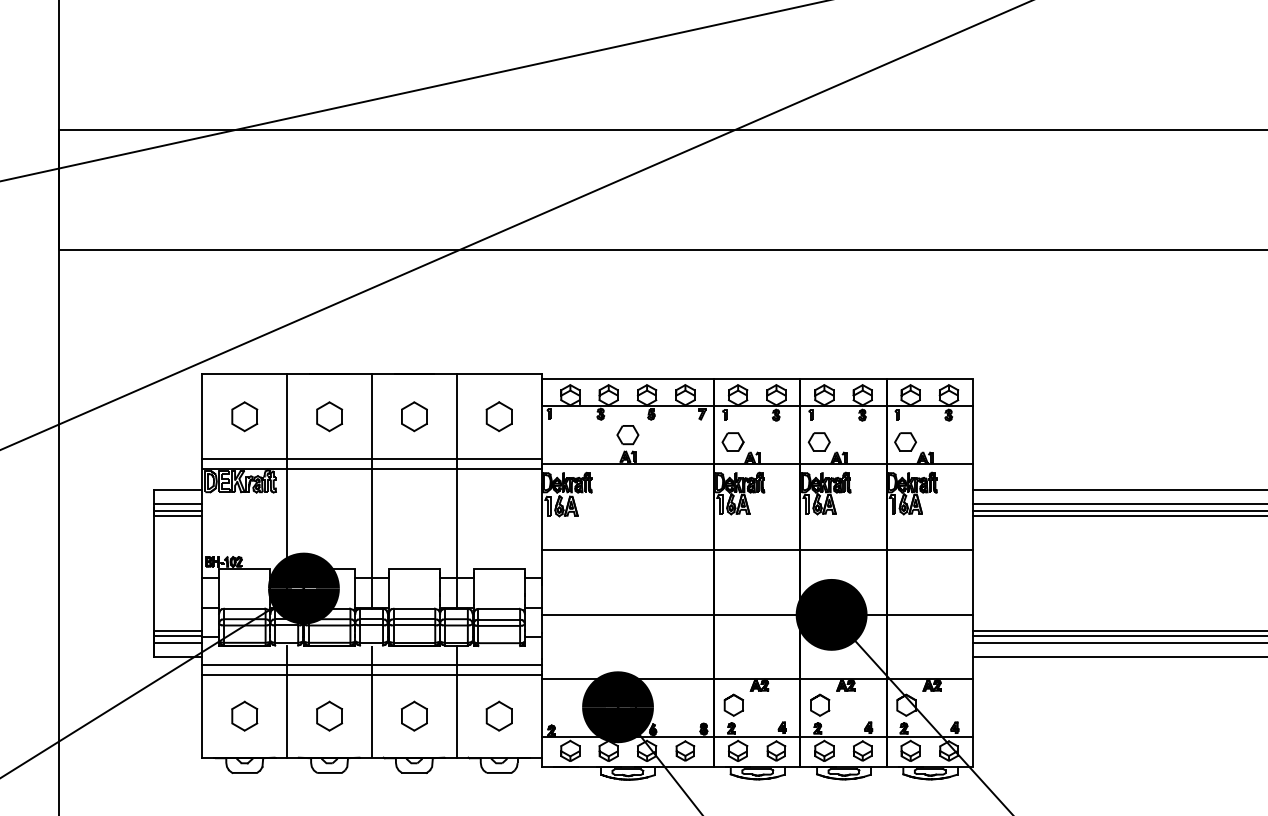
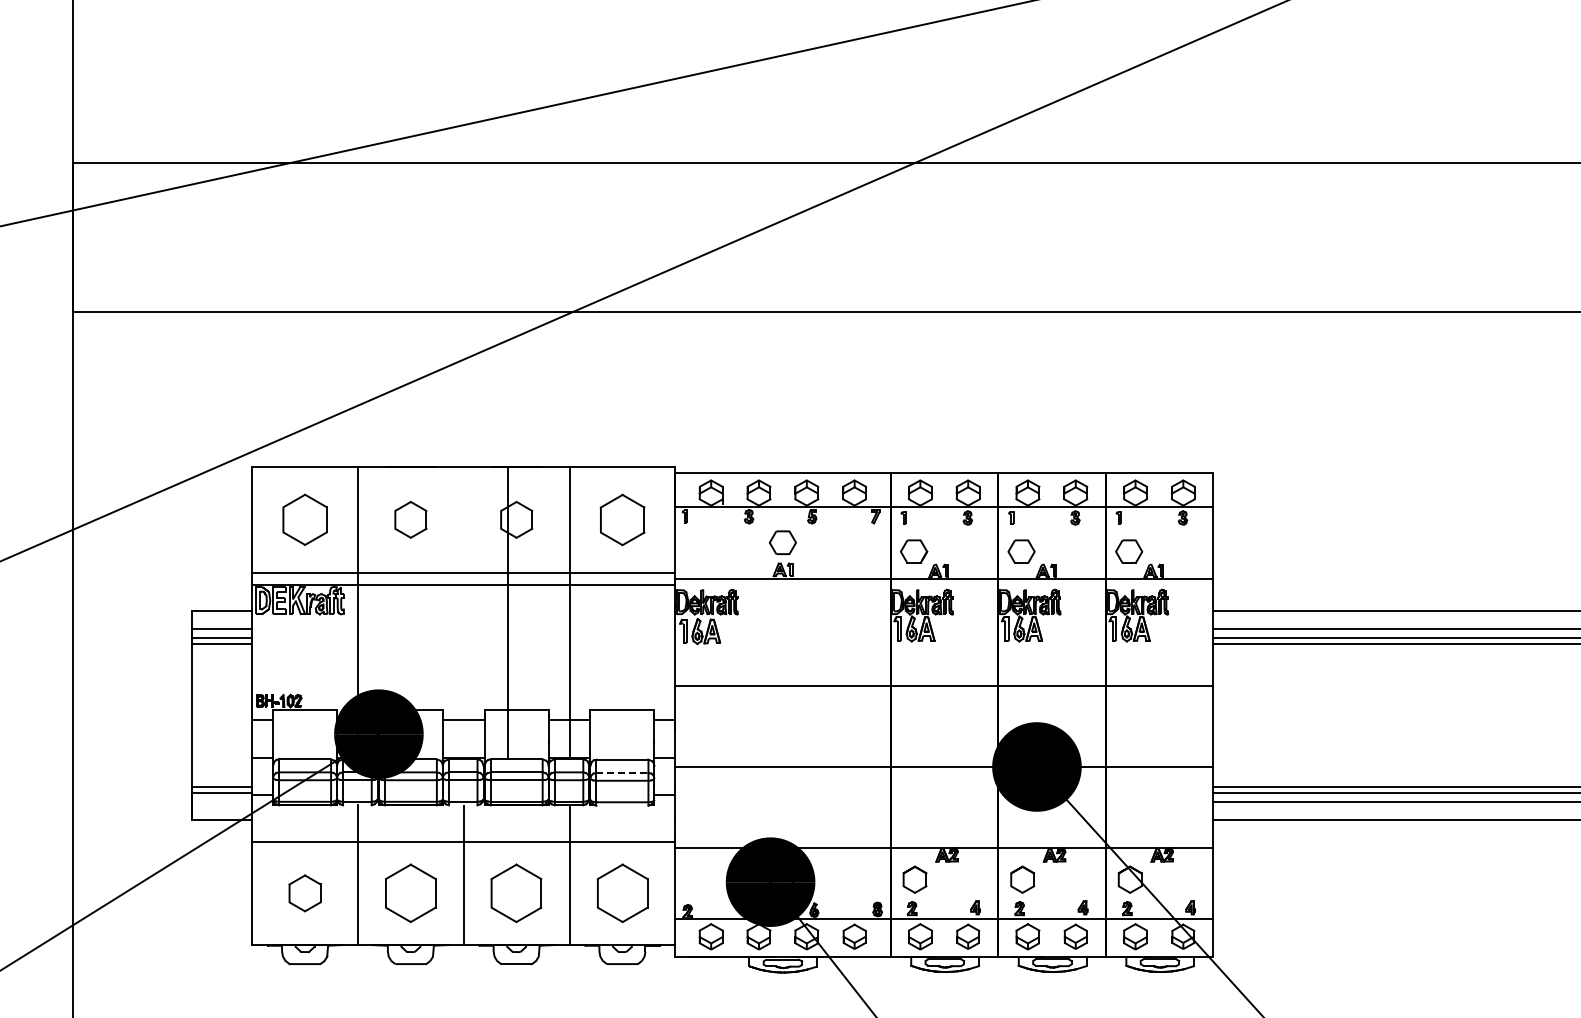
part: (244, 416) -> (304, 519), size x1.4
part: (498, 416) -> (621, 519), size x1.4
line: (371, 490) -> (507, 612), moved
line: (499, 619) -> (622, 772), solid -> dashed
line: (178, 643) -> (222, 802), removed
line: (371, 665) -> (463, 829), removed
part: (329, 716) -> (410, 893), size x1.6
part: (414, 716) -> (516, 893), size x1.6
part: (498, 716) -> (621, 893), size x1.6

